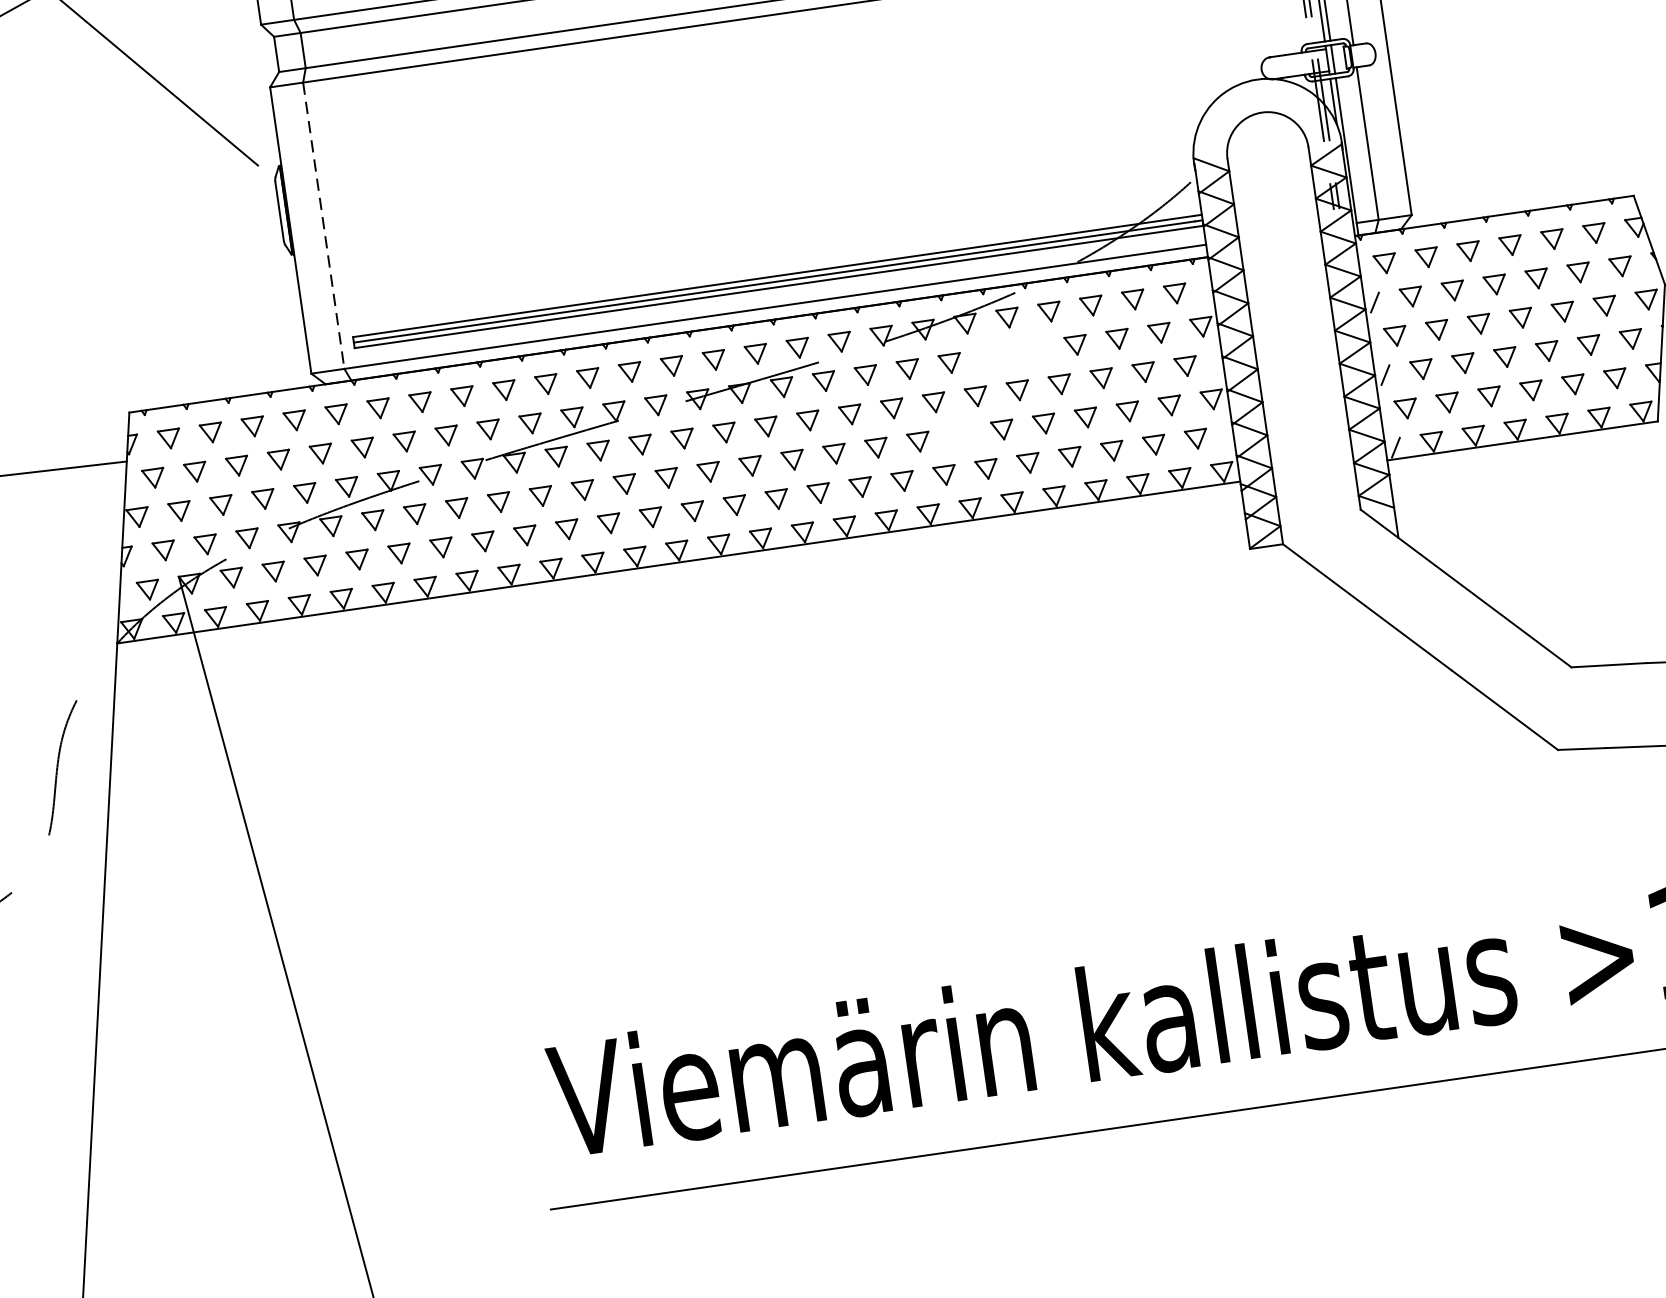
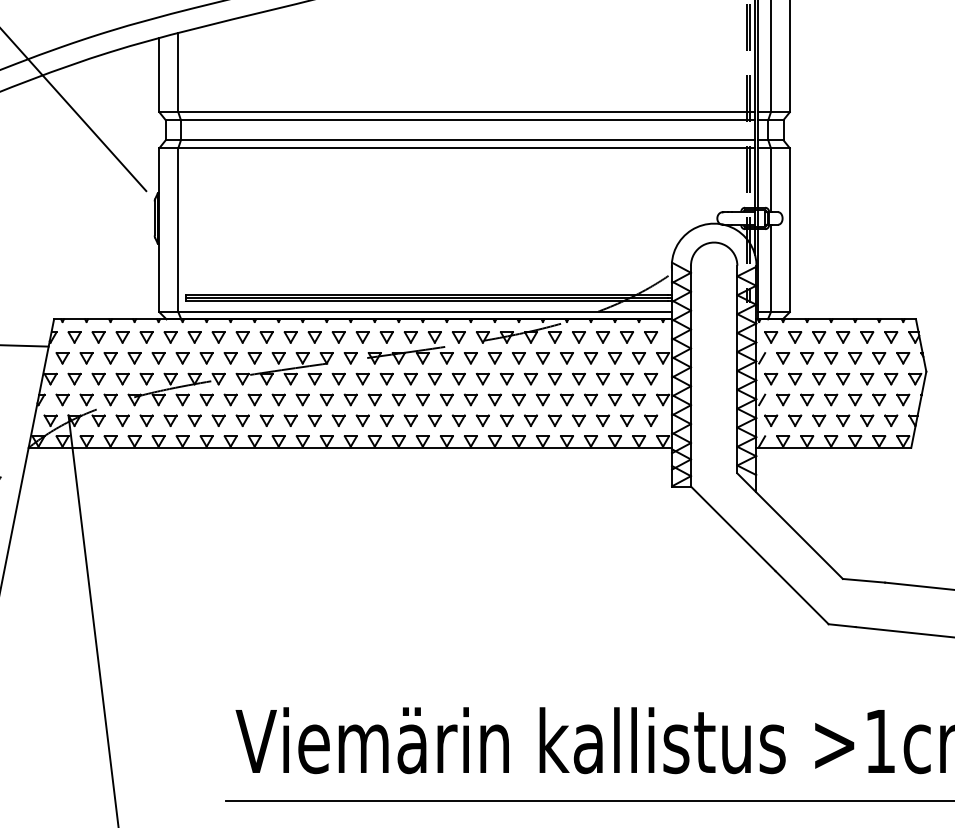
line: (324, 226) -> (178, 230), dashed -> solid
part: (1033, 352) -> (566, 358), added
part: (991, 358) -> (542, 358), added
part: (960, 435) -> (518, 399), added

